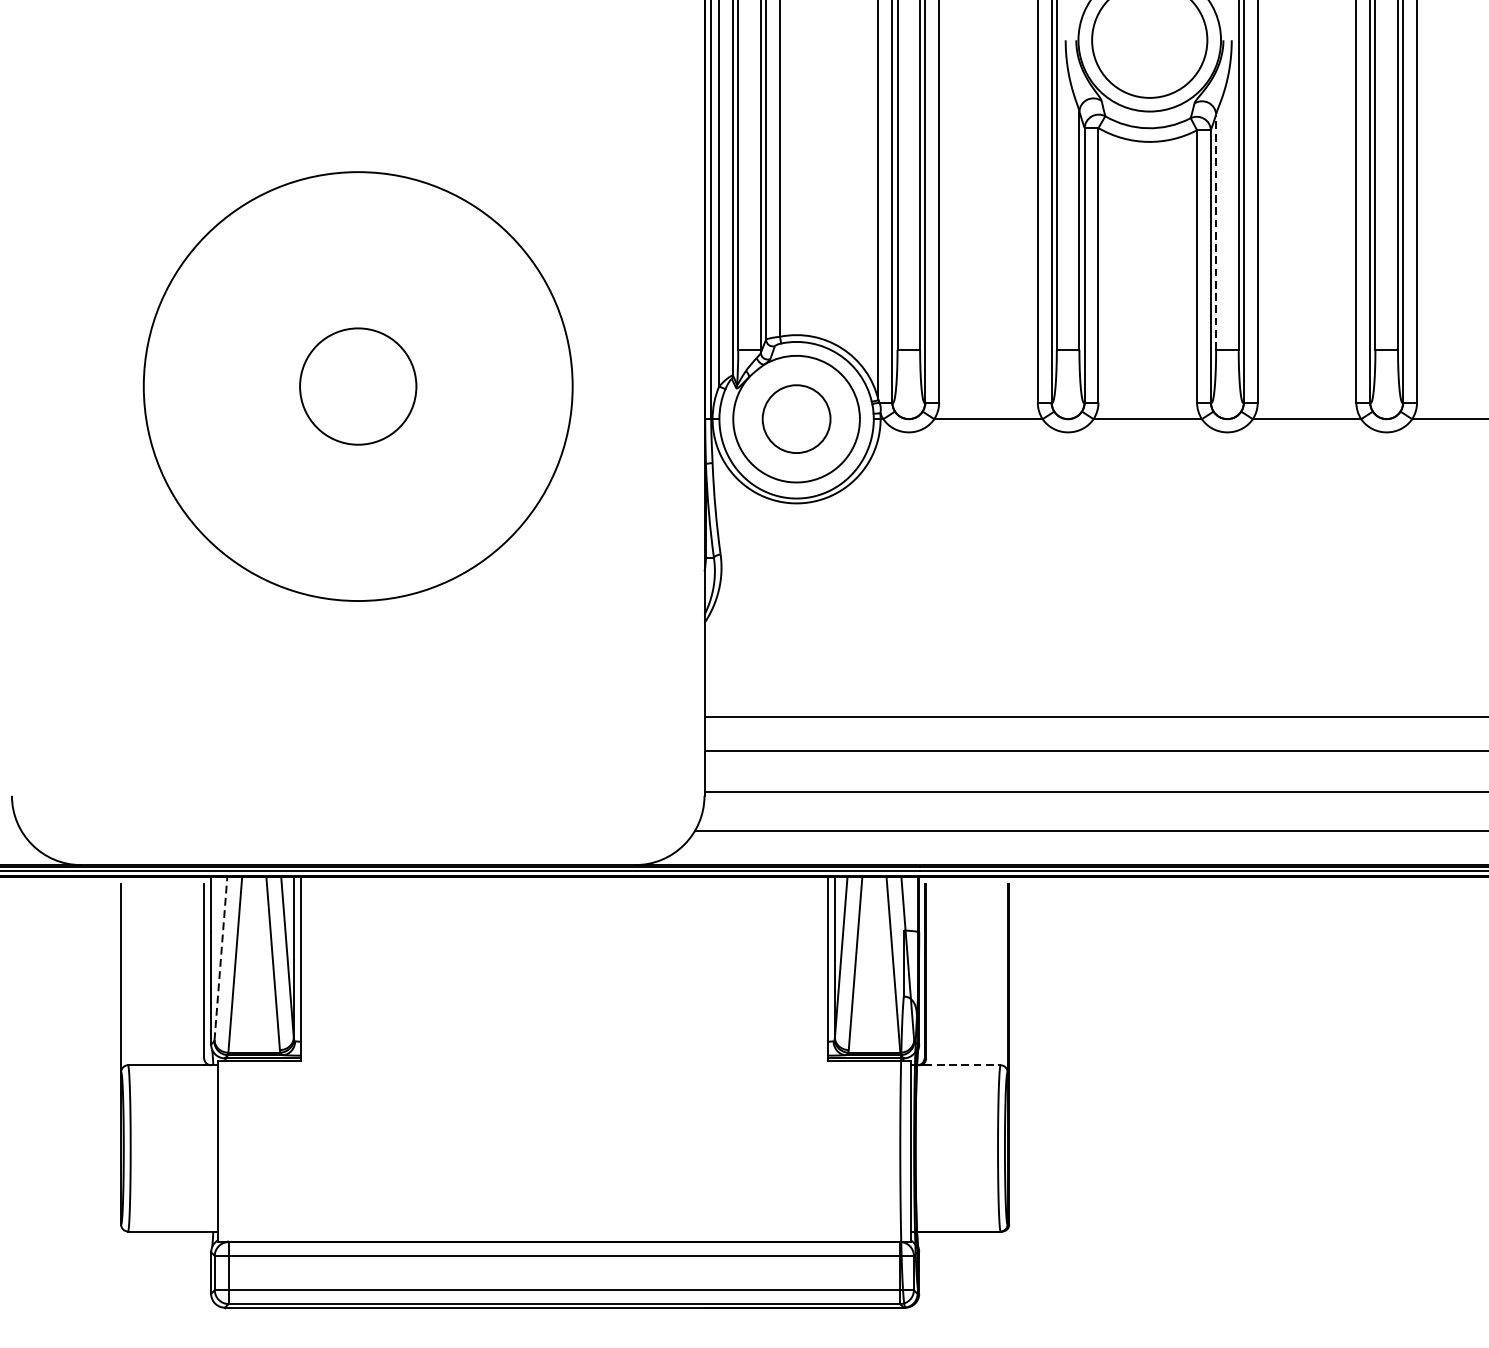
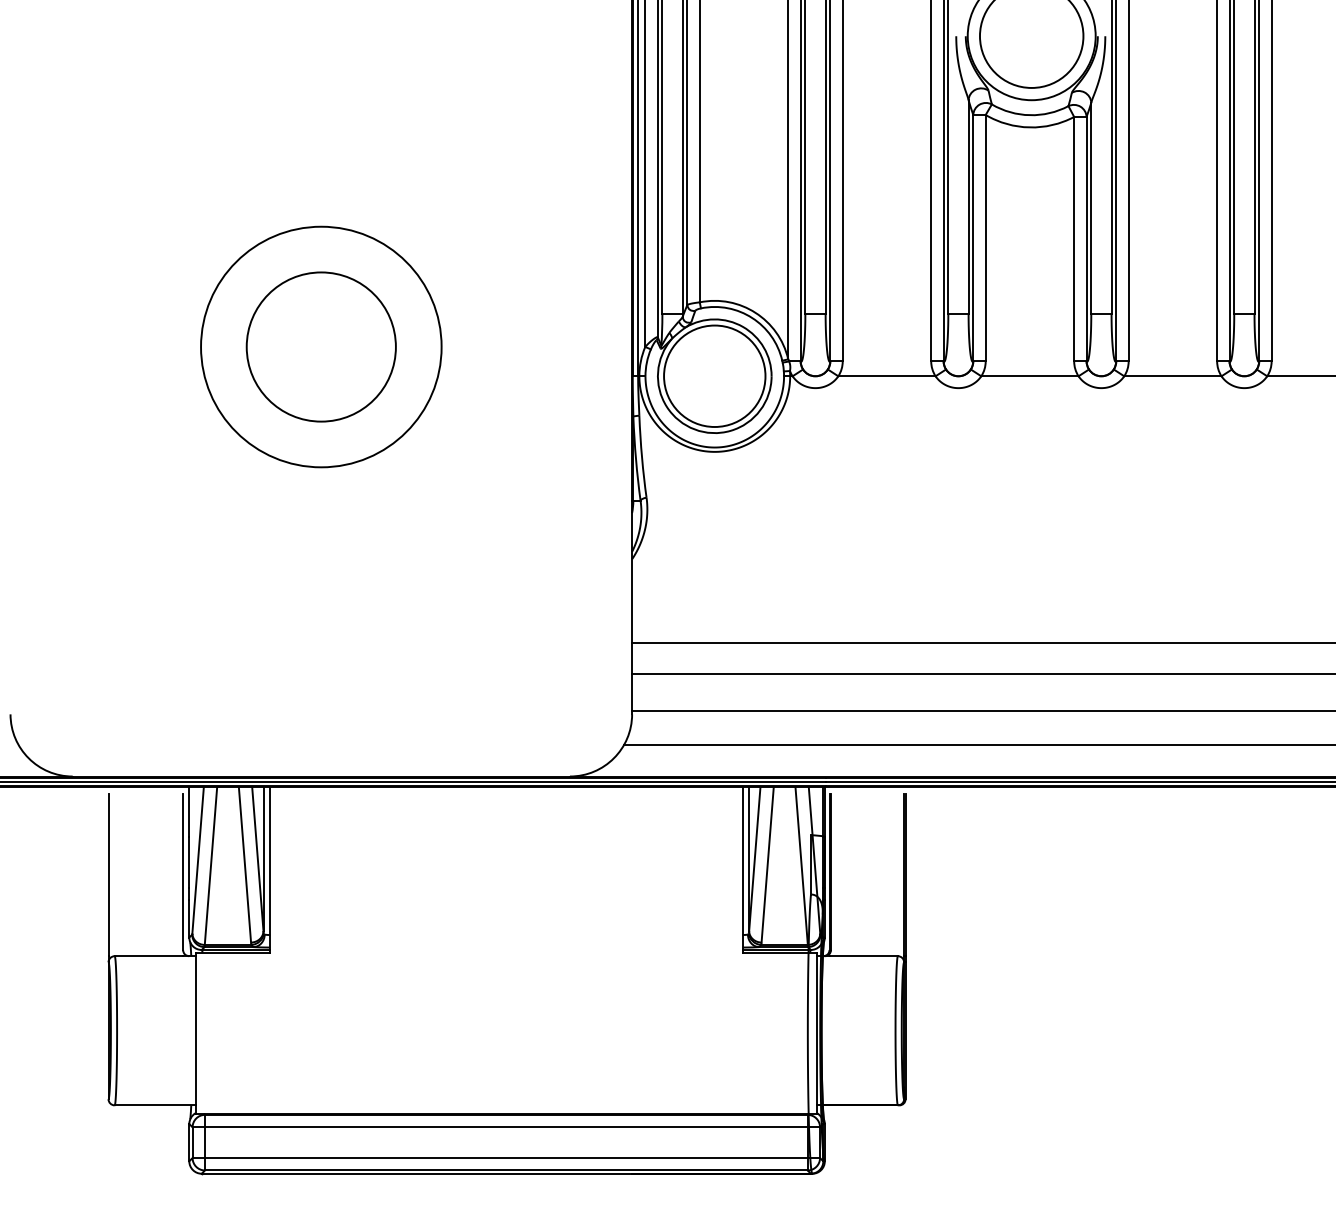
line: (1216, 232) -> (1091, 208), dashed -> solid
circle: (357, 385) -> (320, 346), size x1.43
circle: (358, 385) -> (321, 346), size x0.62
circle: (796, 419) -> (714, 376), size x1.67
line: (221, 957) -> (198, 859), dashed -> solid
line: (963, 1065) -> (864, 956), dashed -> solid

